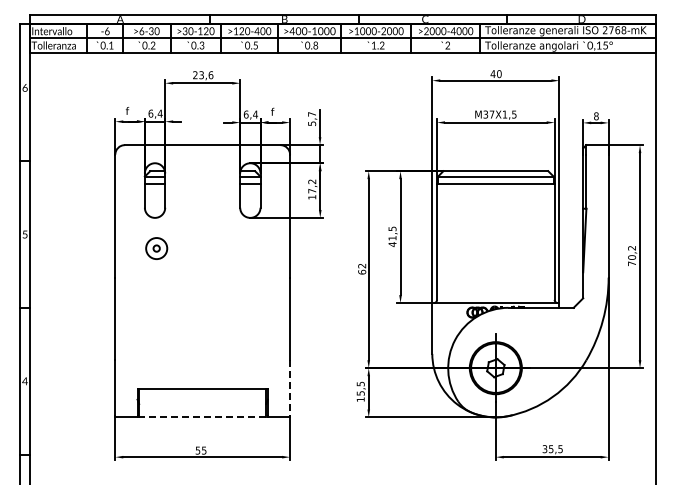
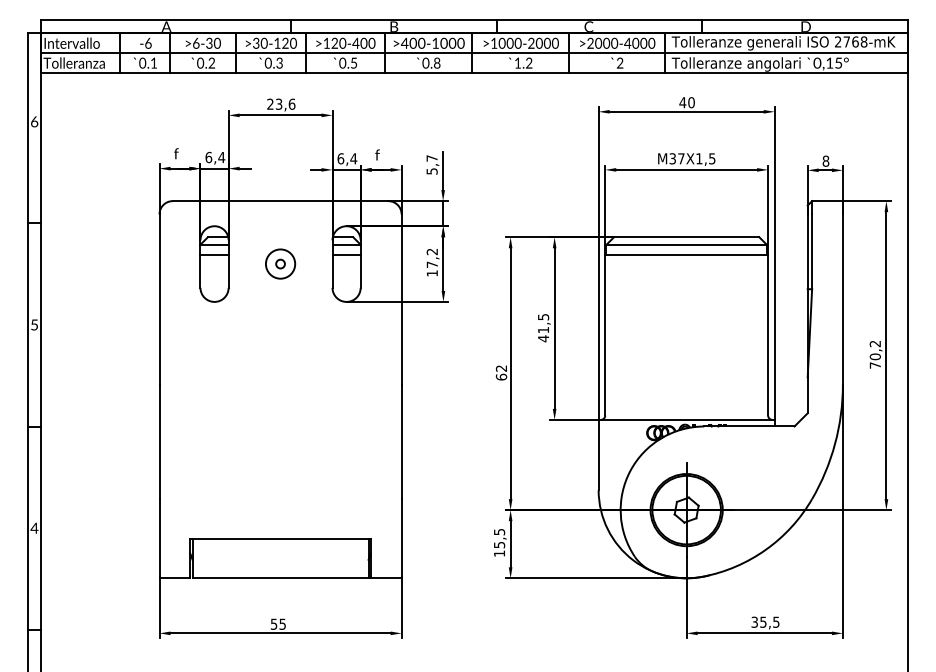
part: (156, 248) -> (280, 263), moved
line: (290, 388) -> (402, 538), dashed -> solid
line: (202, 417) -> (280, 578), dashed -> solid

